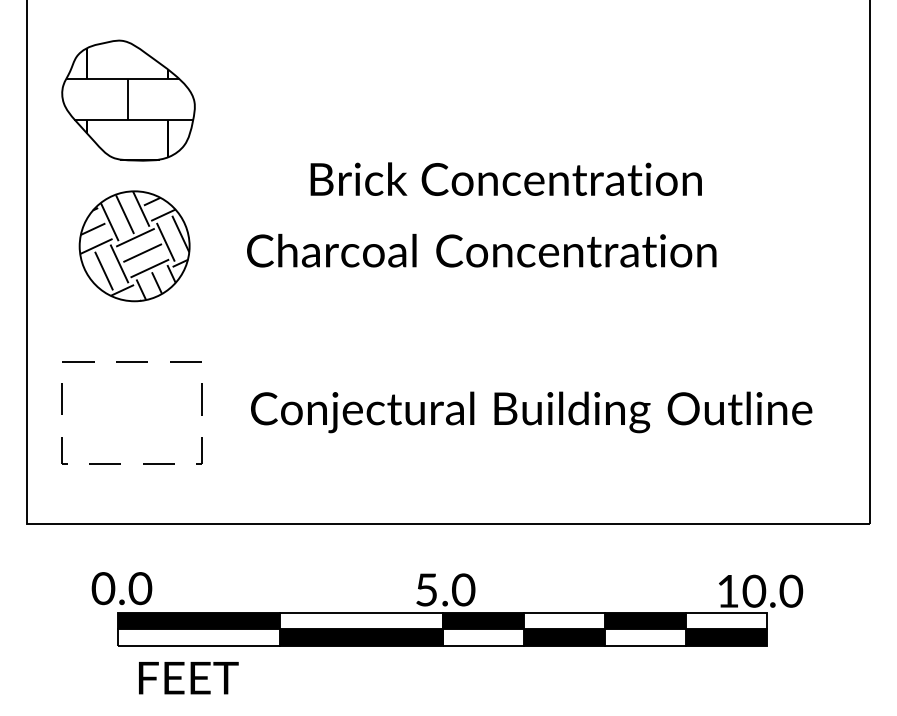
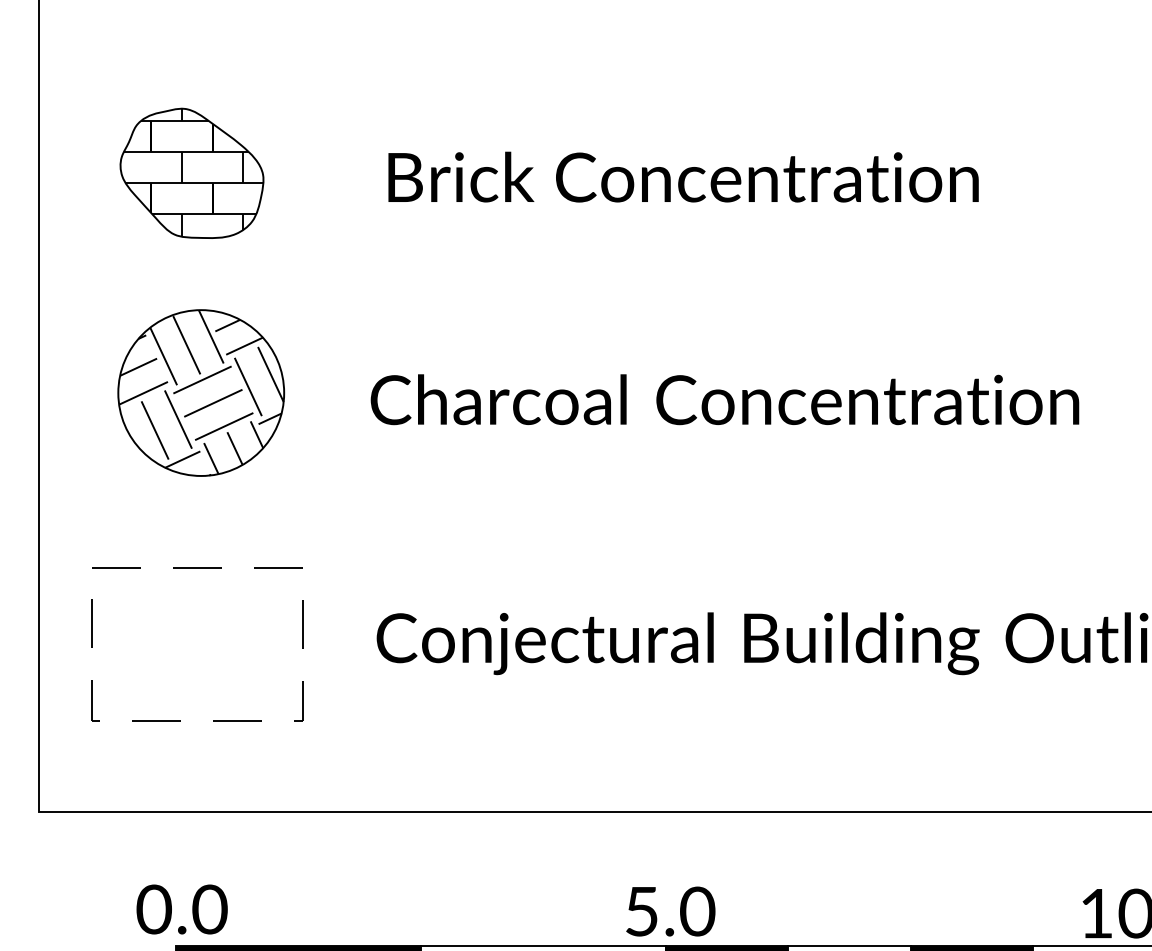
part: (128, 100) -> (191, 173), size x0.71
text: (505, 178) -> (682, 176), moved

